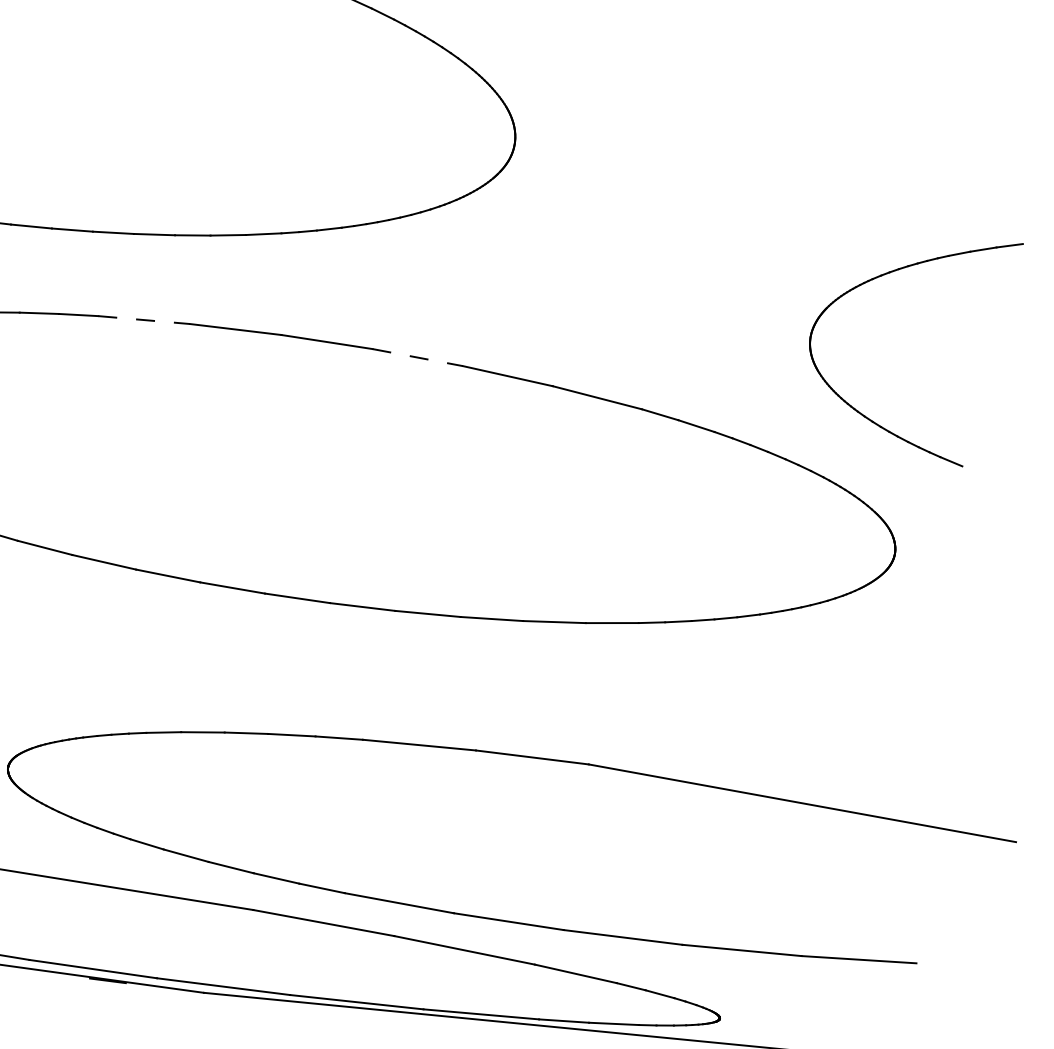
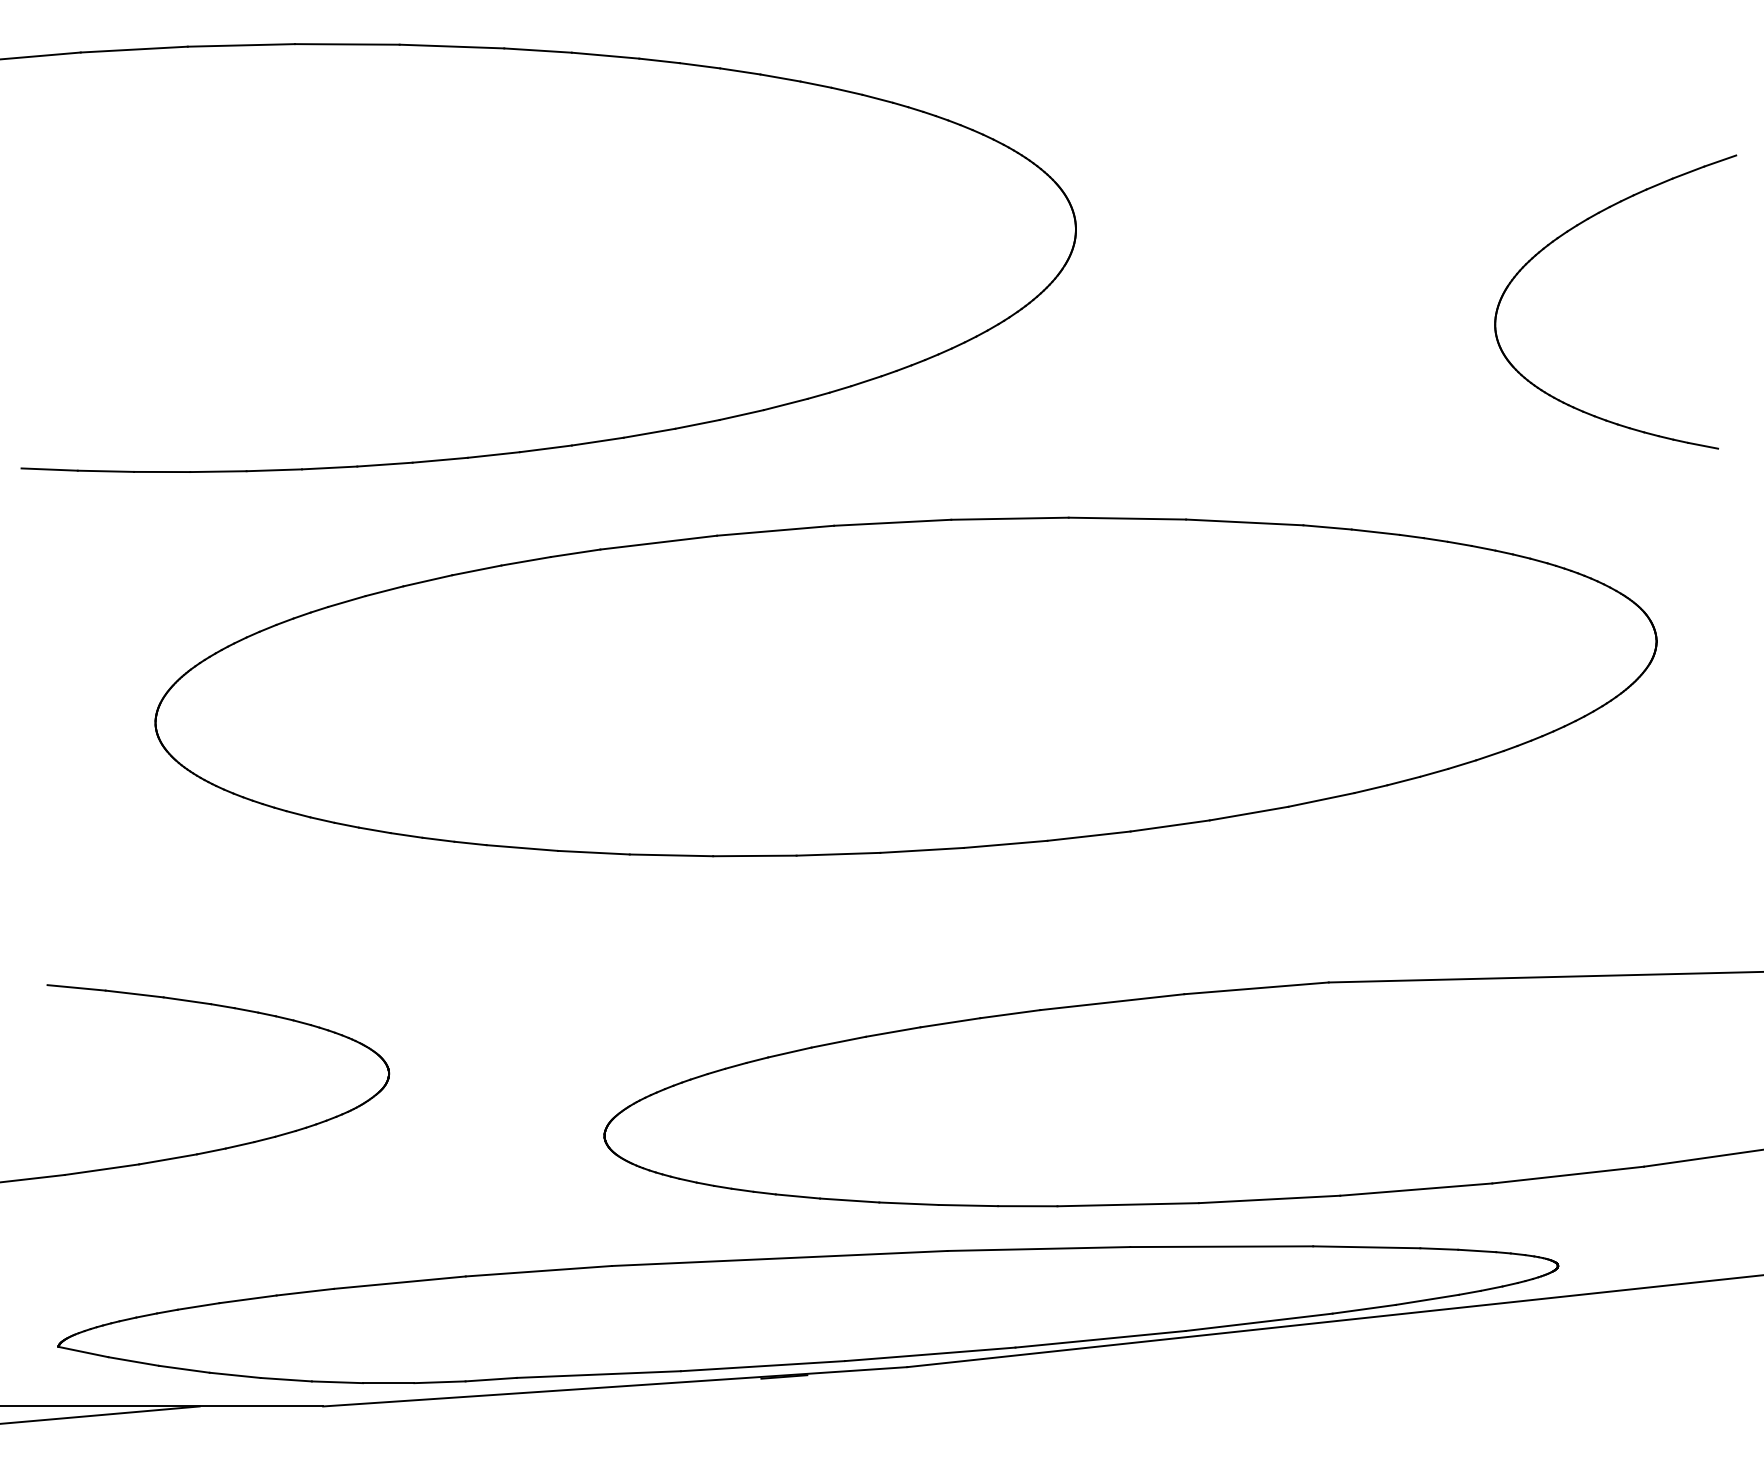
part: (881, 276) -> (1568, 232), moved
line: (144, 319) -> (658, 542), dashed -> solid
line: (418, 357) -> (1010, 518), dashed -> solid

